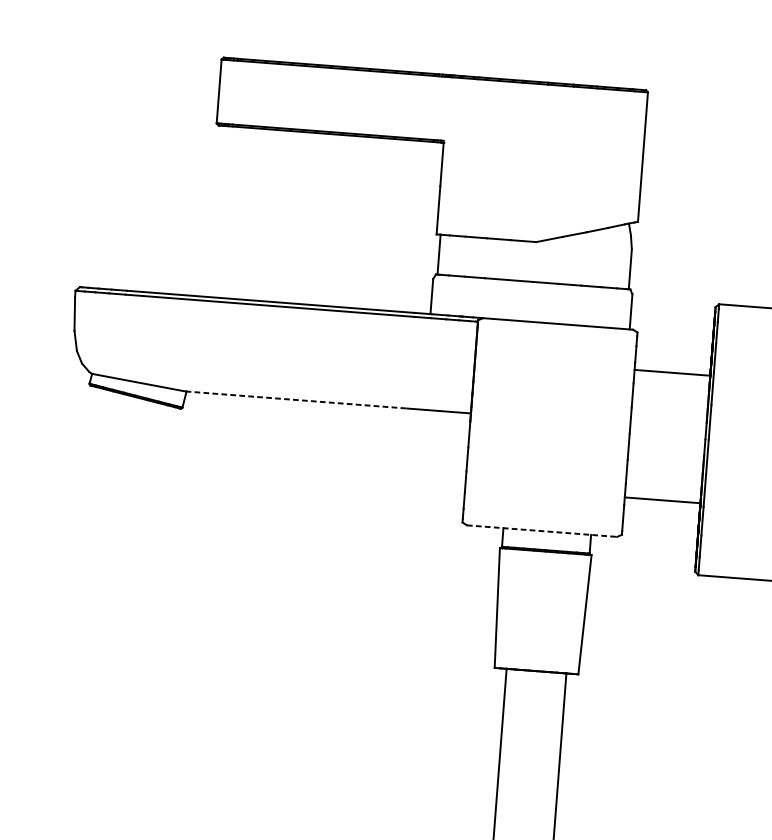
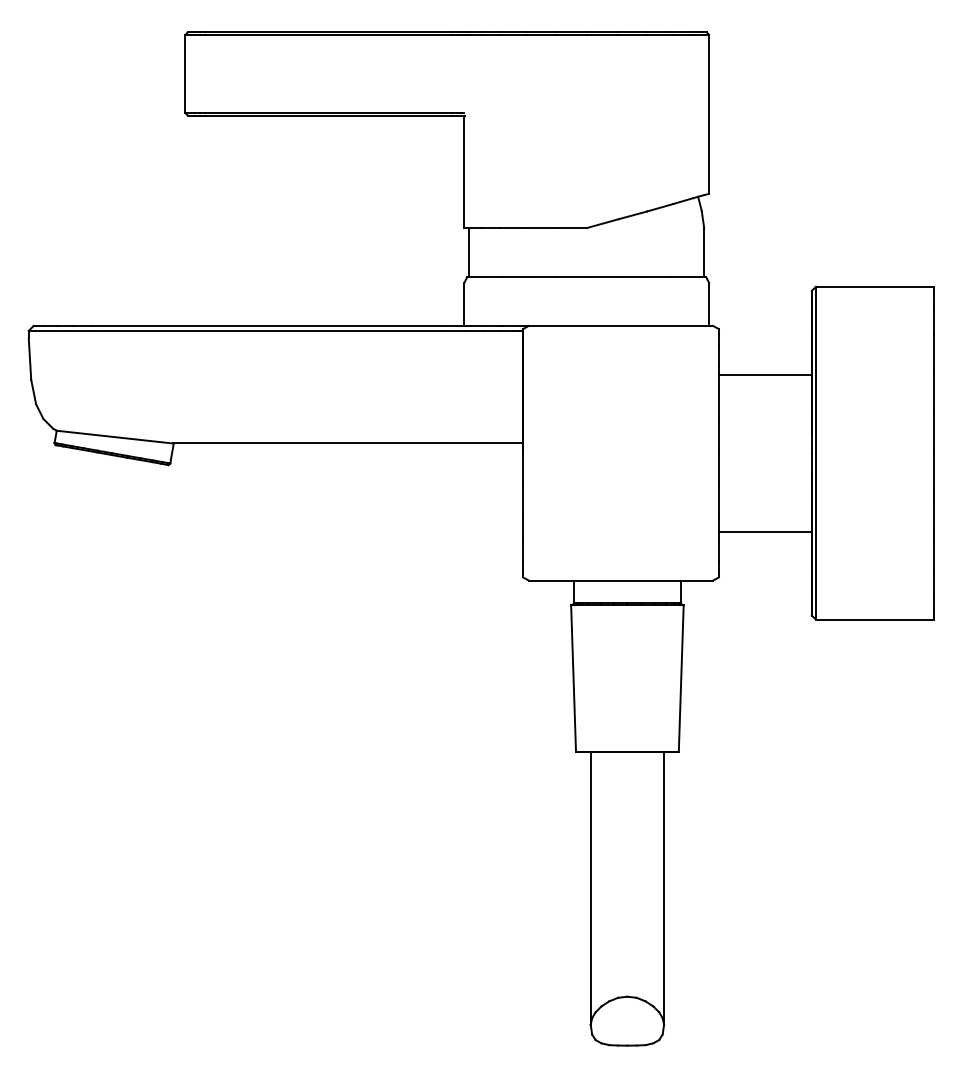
line: (297, 400) -> (309, 443), dashed -> solid
line: (542, 531) -> (621, 580), dashed -> solid

